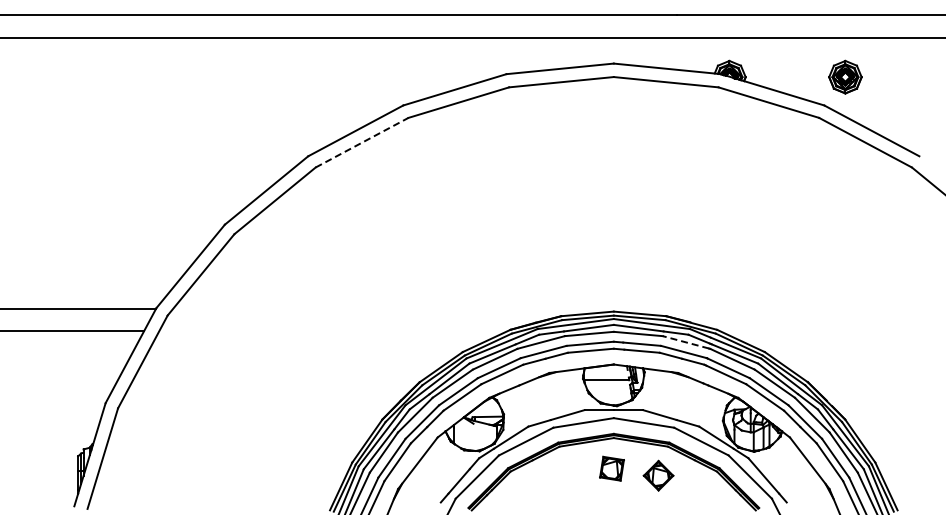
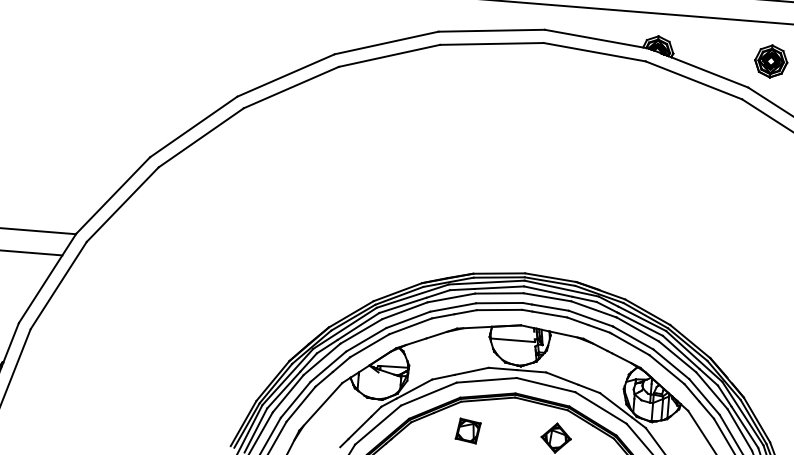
line: (362, 142) -> (291, 87), dashed -> solid
line: (685, 342) -> (593, 309), dashed -> solid
part: (611, 468) -> (467, 430), moved

